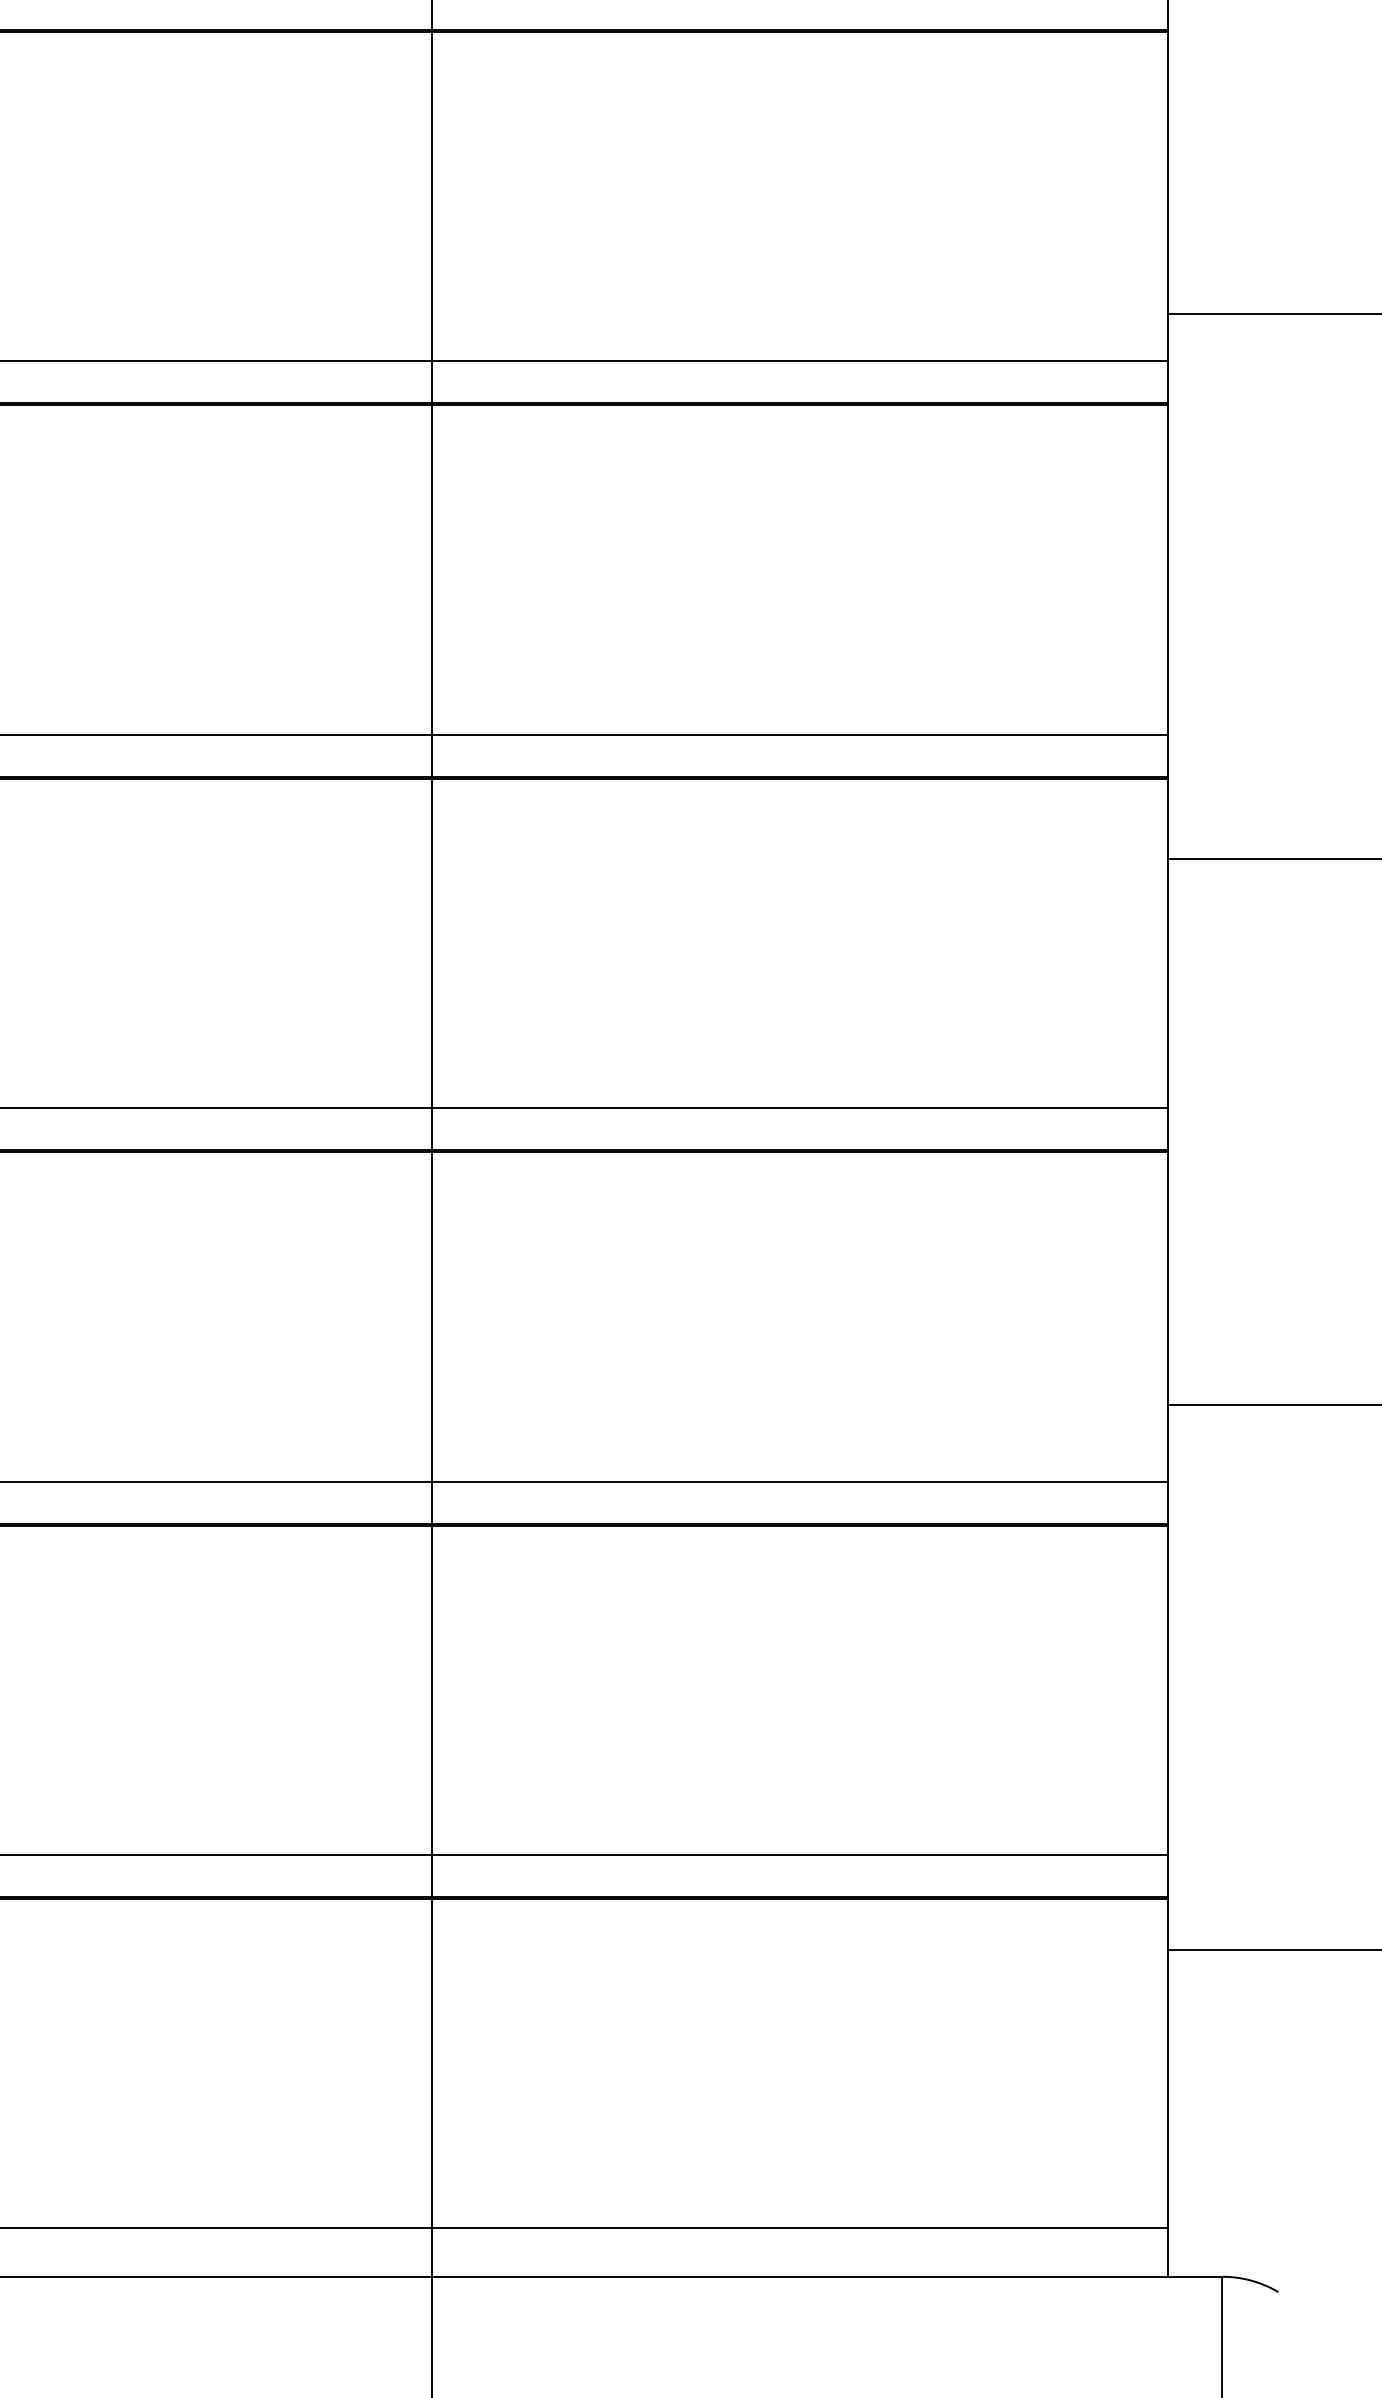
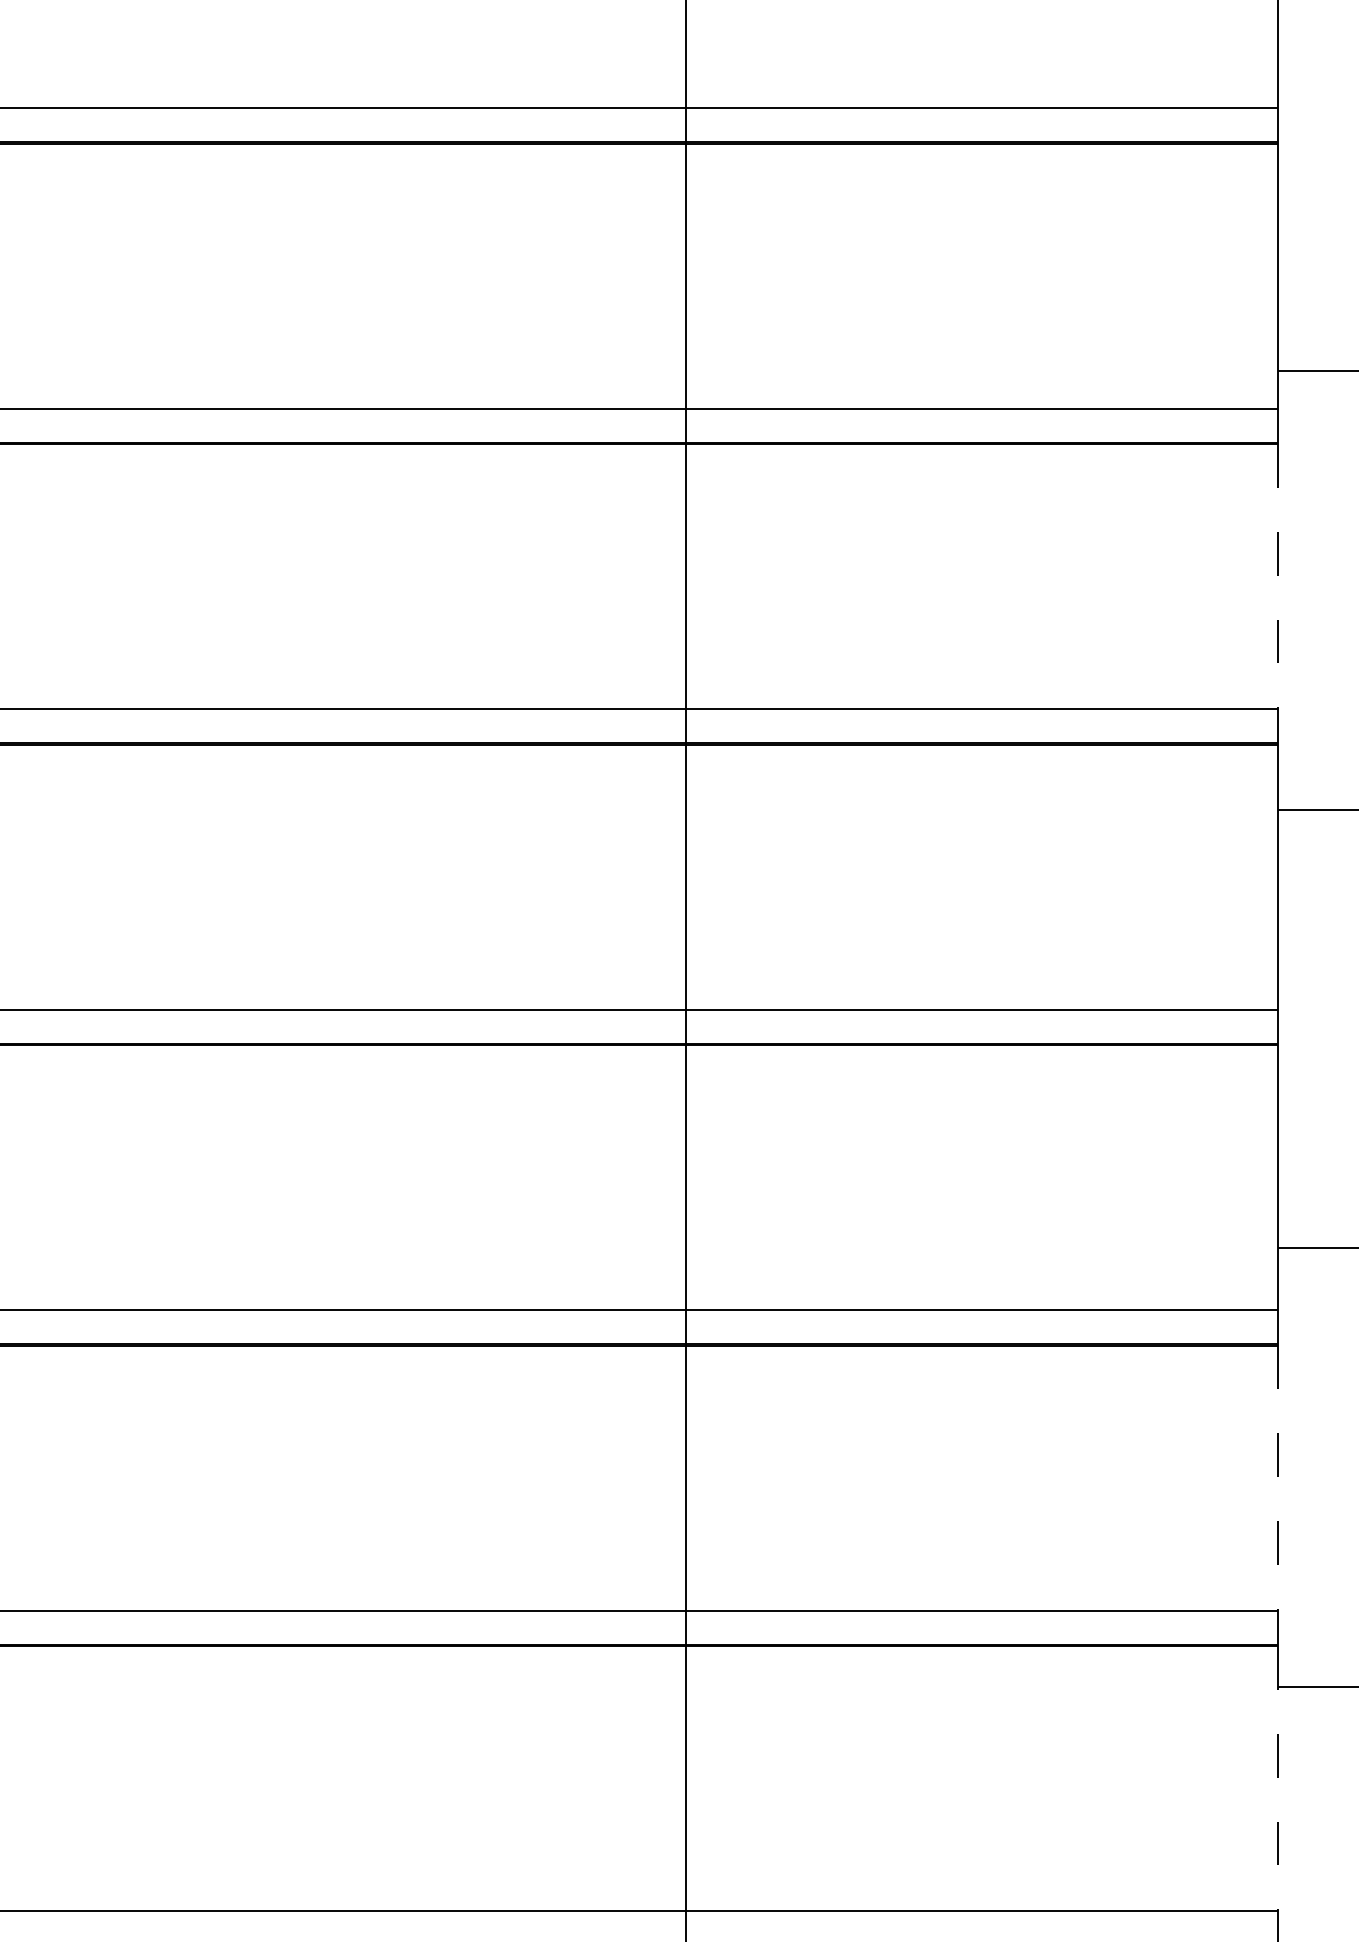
line: (1168, 569) -> (1278, 576), solid -> dashed
line: (1168, 1690) -> (1278, 1478), solid -> dashed
line: (1168, 2063) -> (1278, 1778), solid -> dashed

